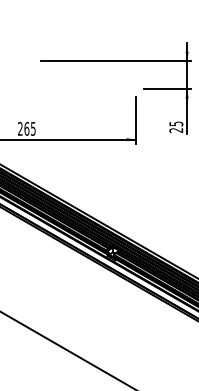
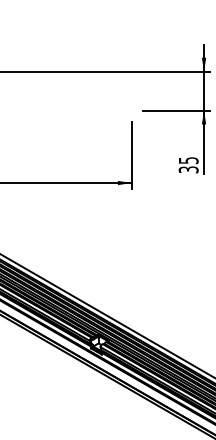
text: (176, 130) -> (188, 169), 25 -> 35

